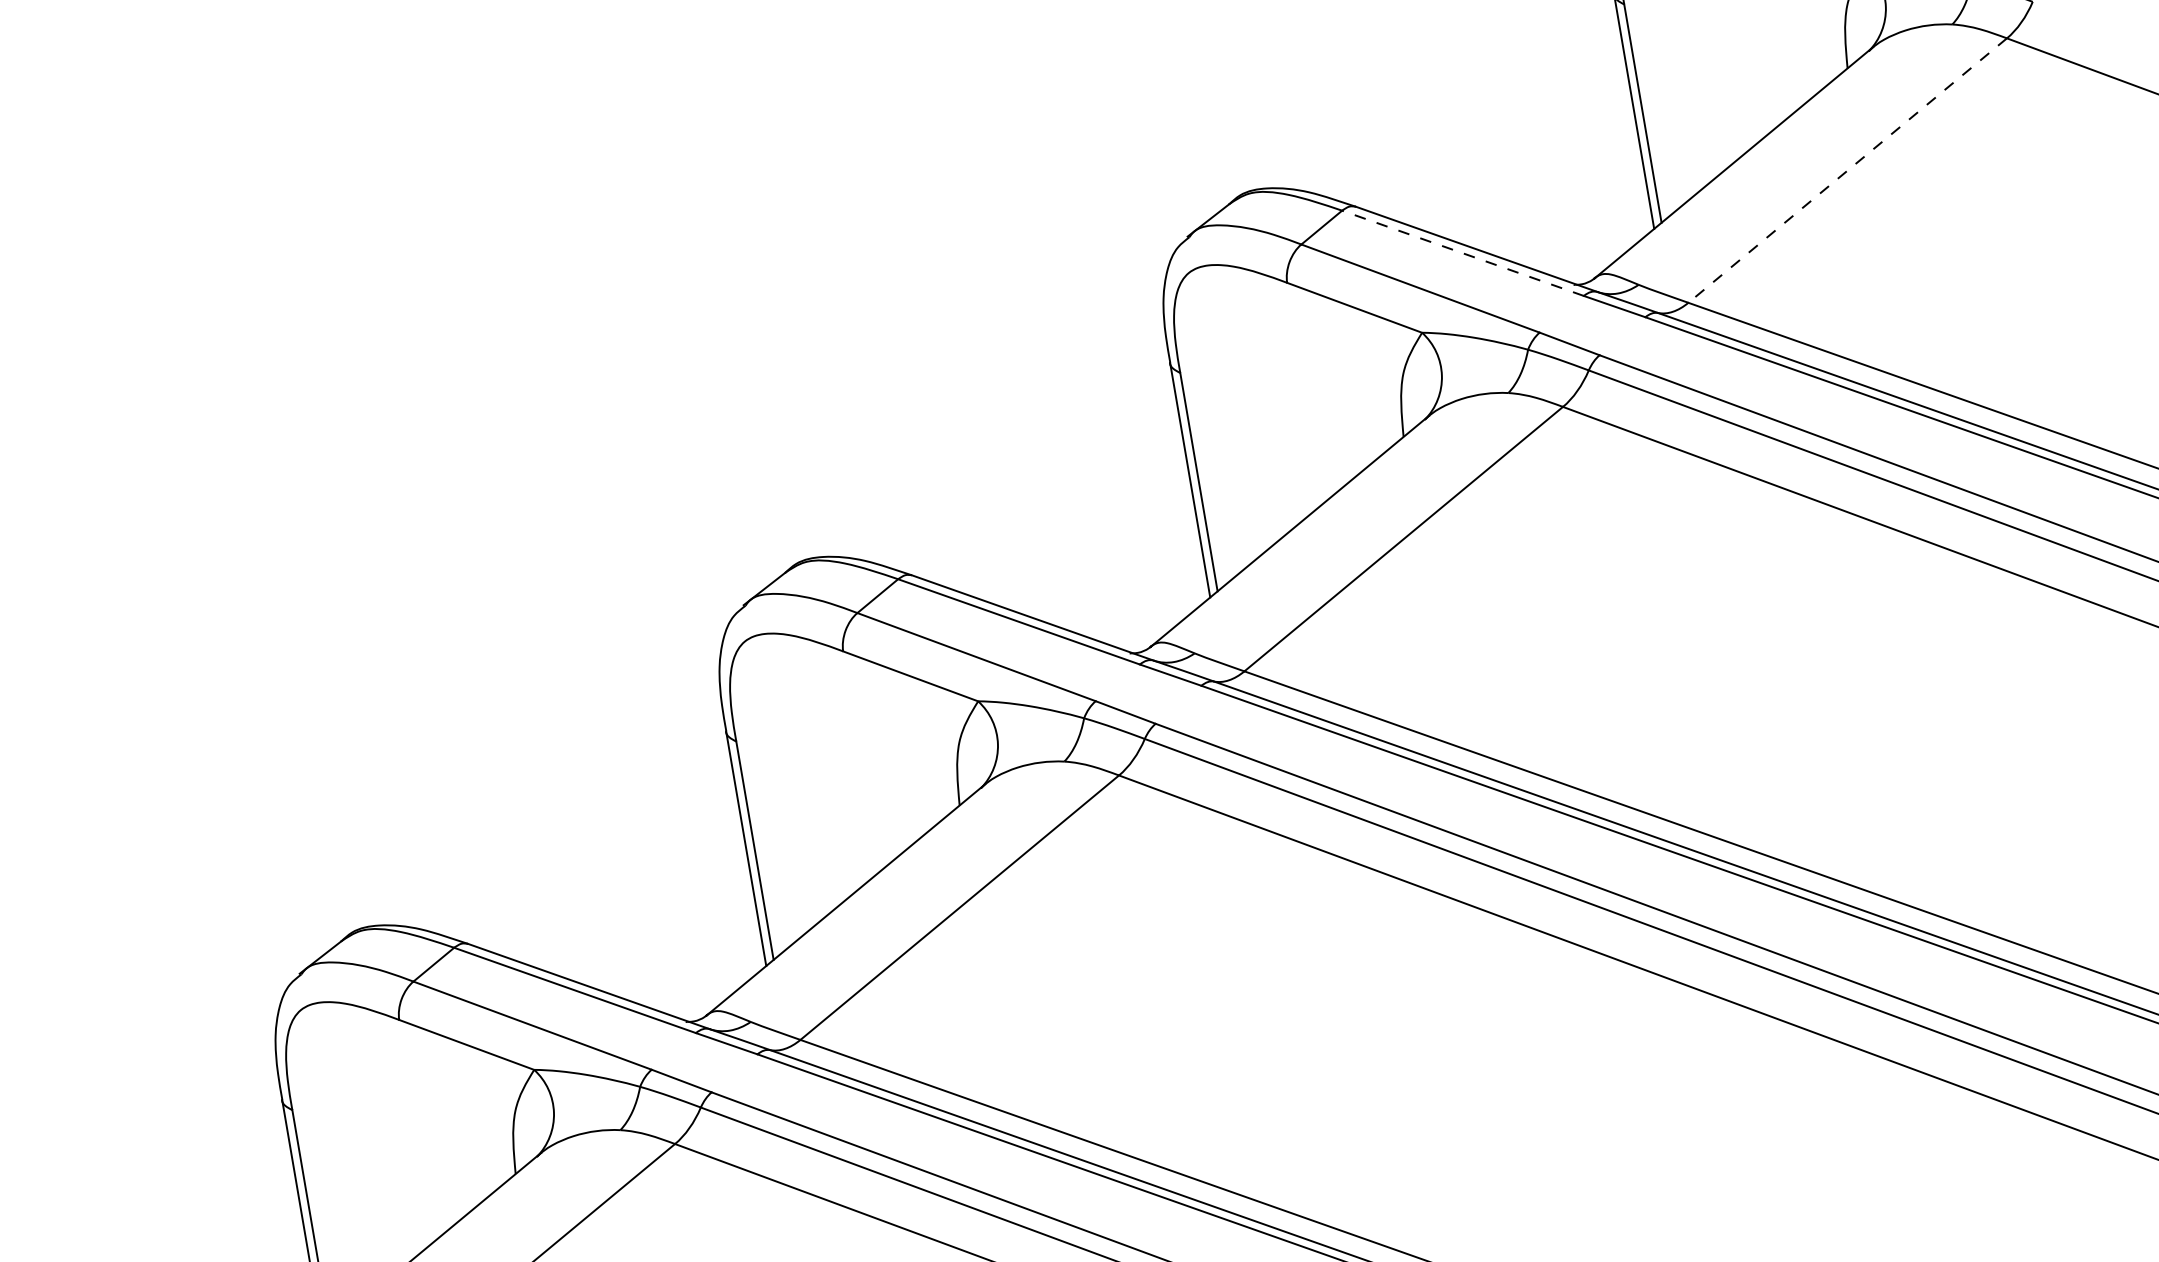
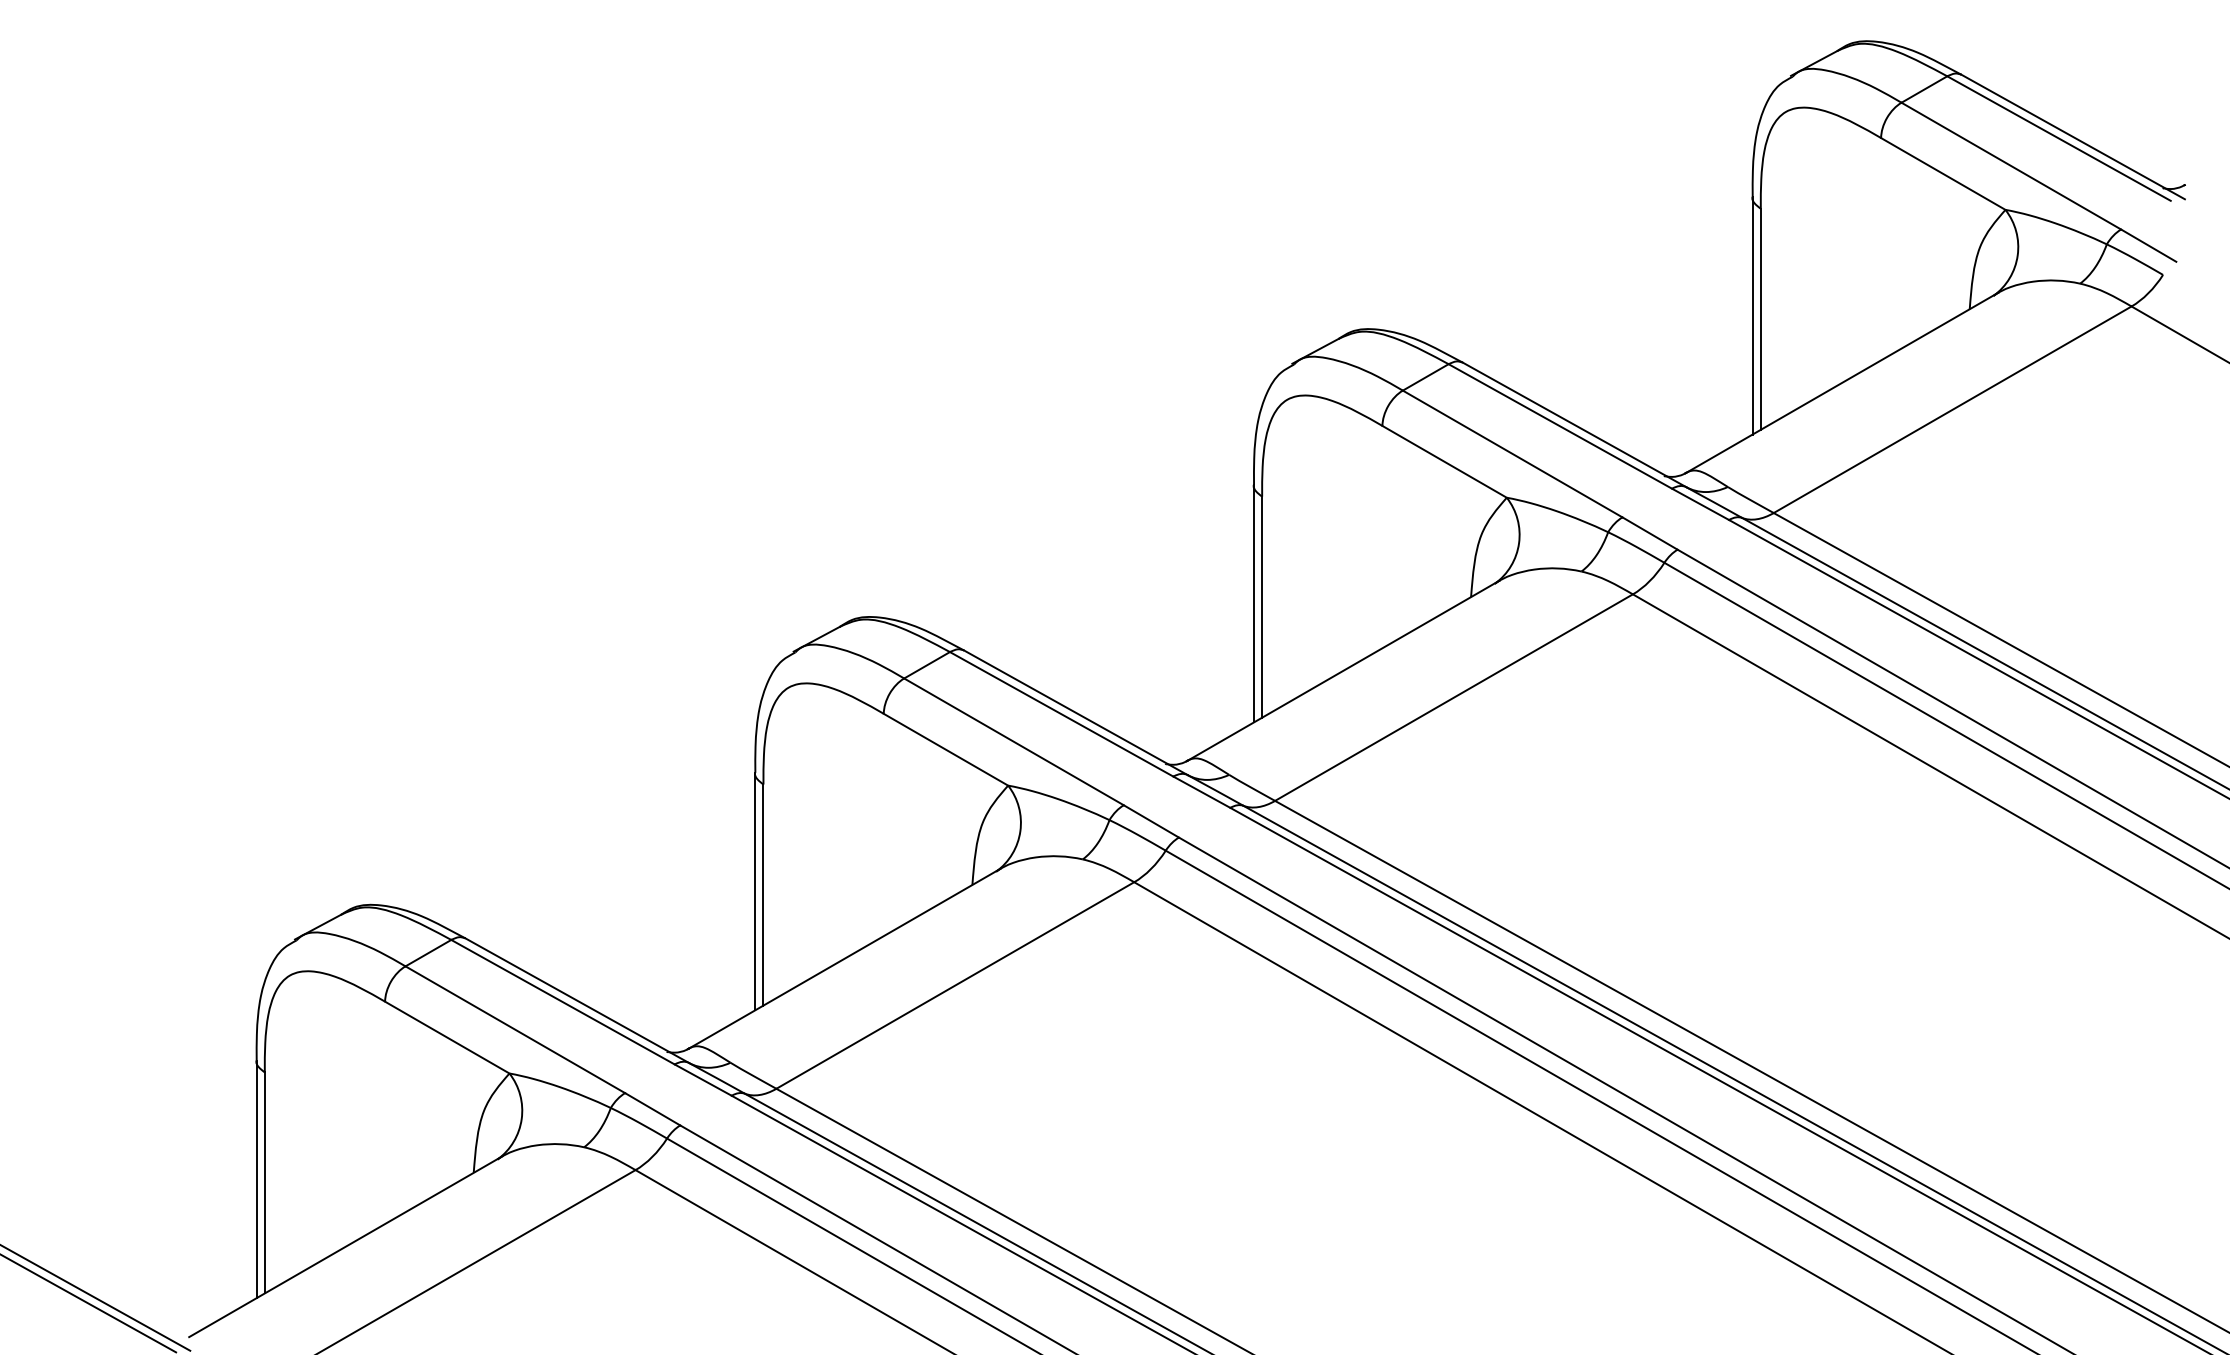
line: (1847, 170) -> (1952, 409), dashed -> solid
line: (1463, 253) -> (1560, 426), dashed -> solid

